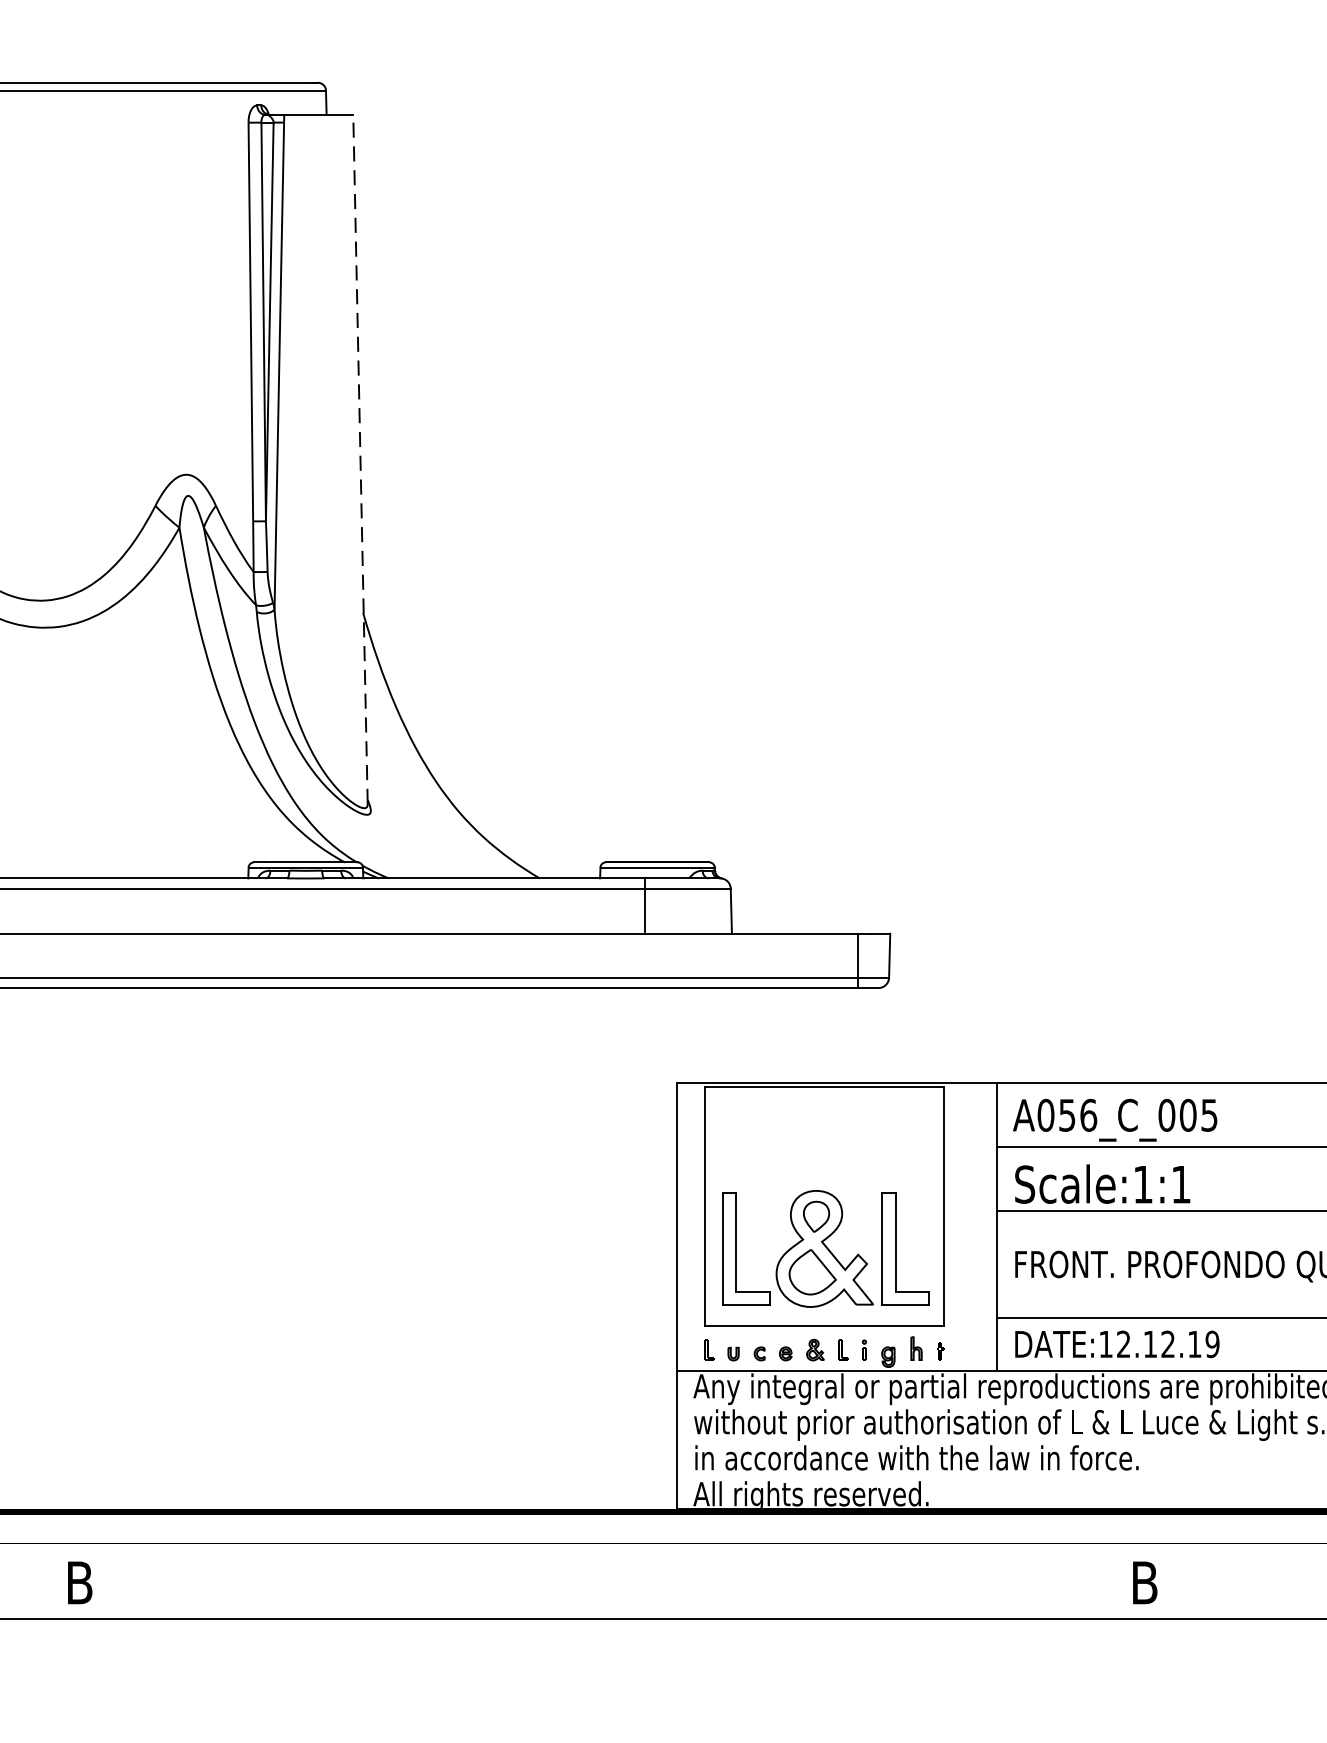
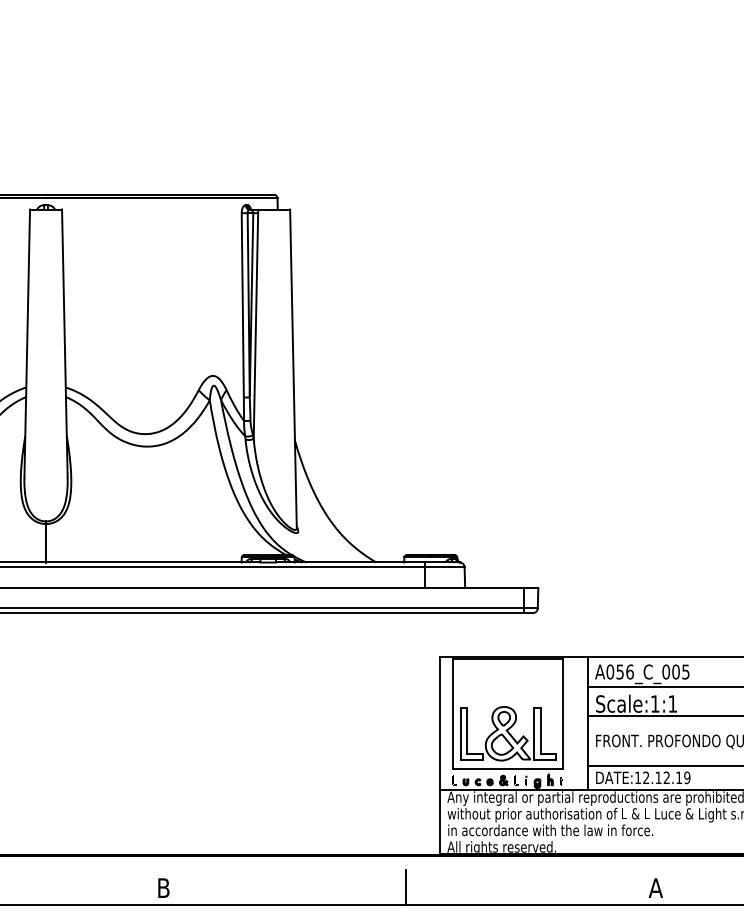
line: (360, 458) -> (293, 368), dashed -> solid
line: (605, 1581) -> (406, 887), added
text: (1143, 1581) -> (655, 887), B -> A

